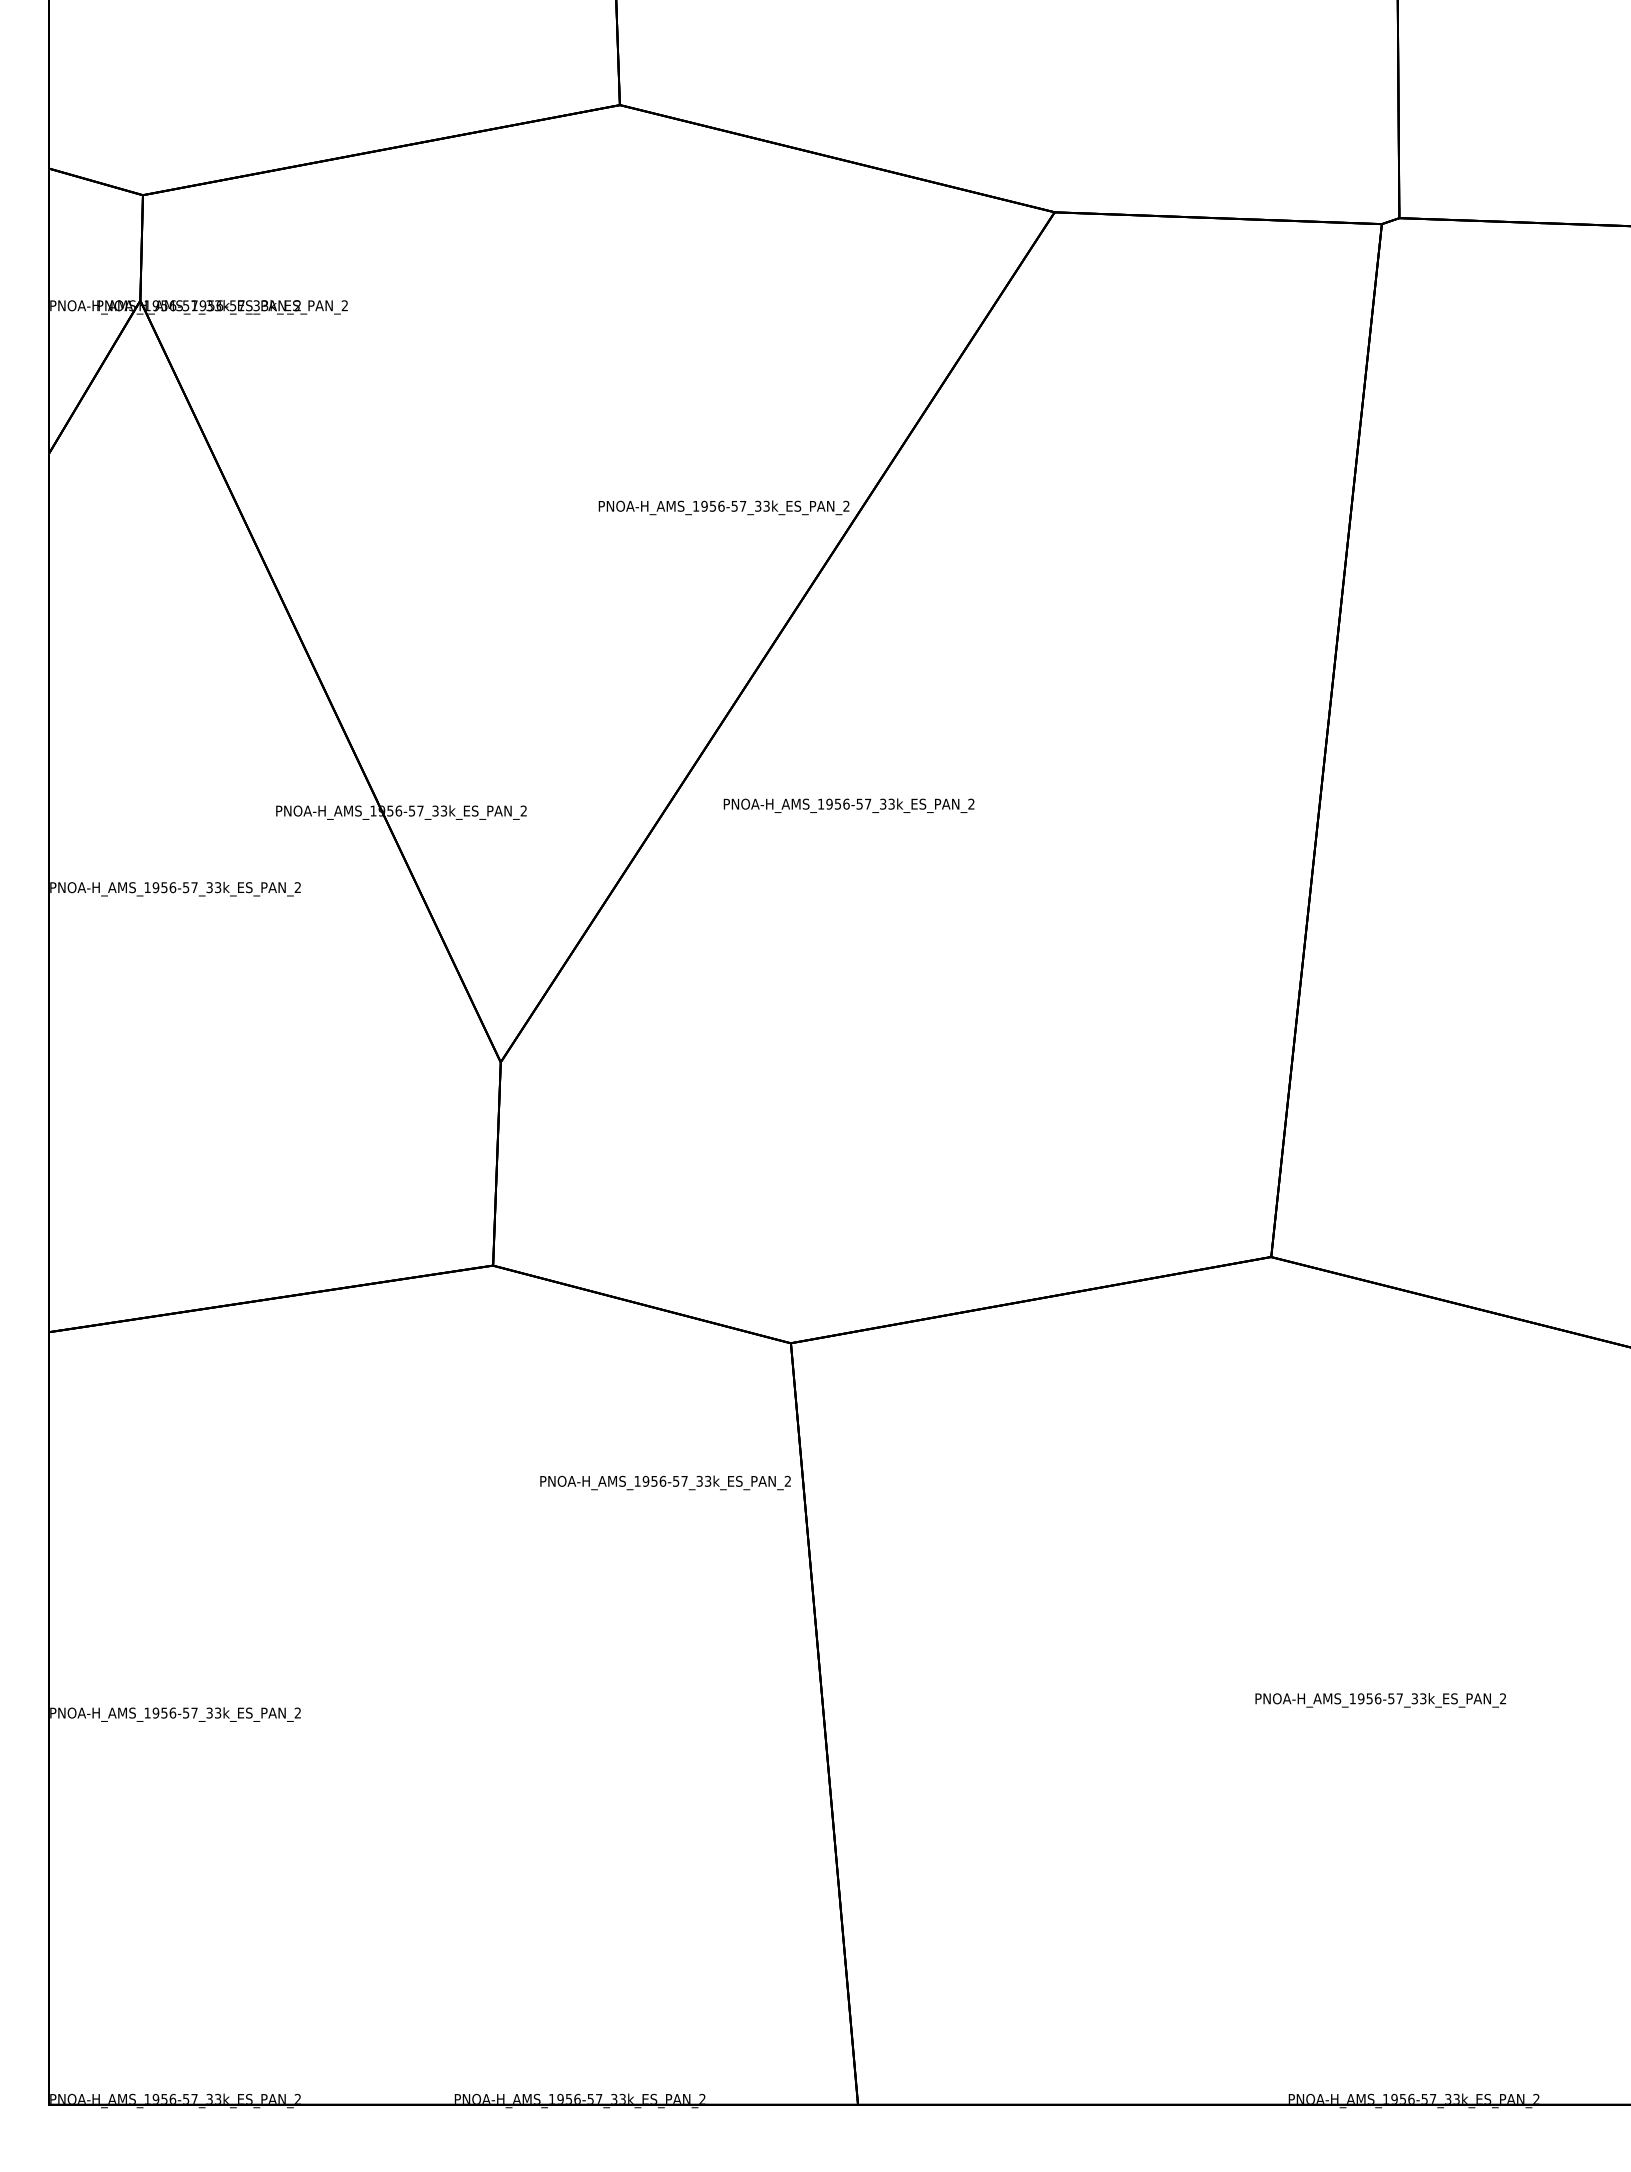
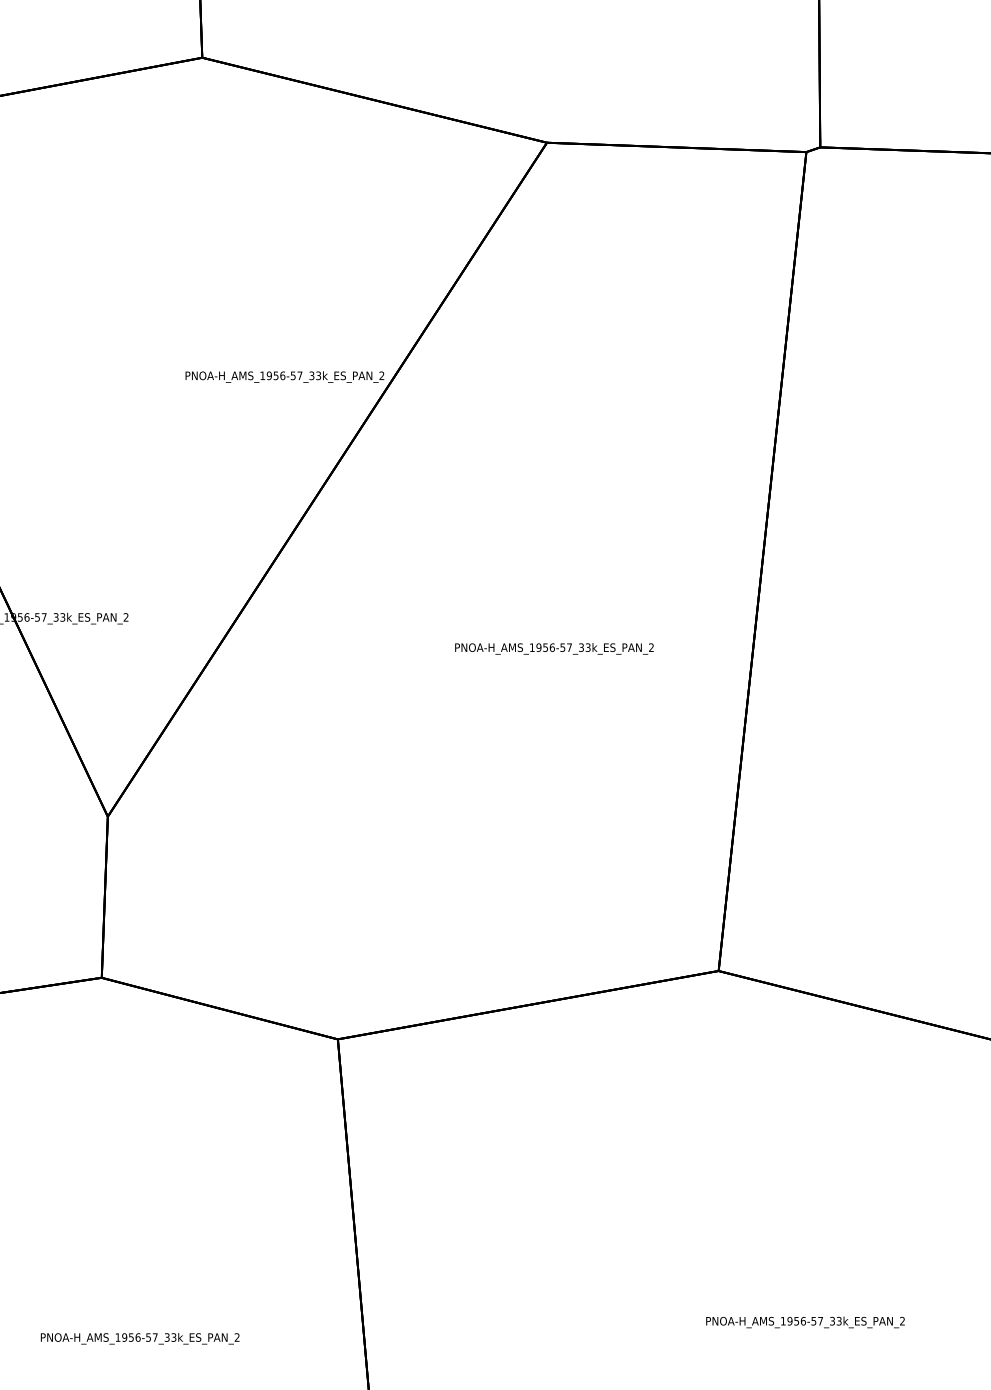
text: (848, 805) -> (553, 648), moved
text: (665, 1482) -> (140, 1338), moved

